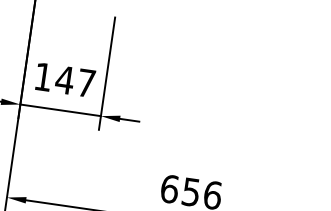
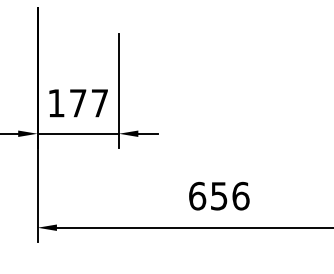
text: (65, 80) -> (78, 103), 147 -> 177

